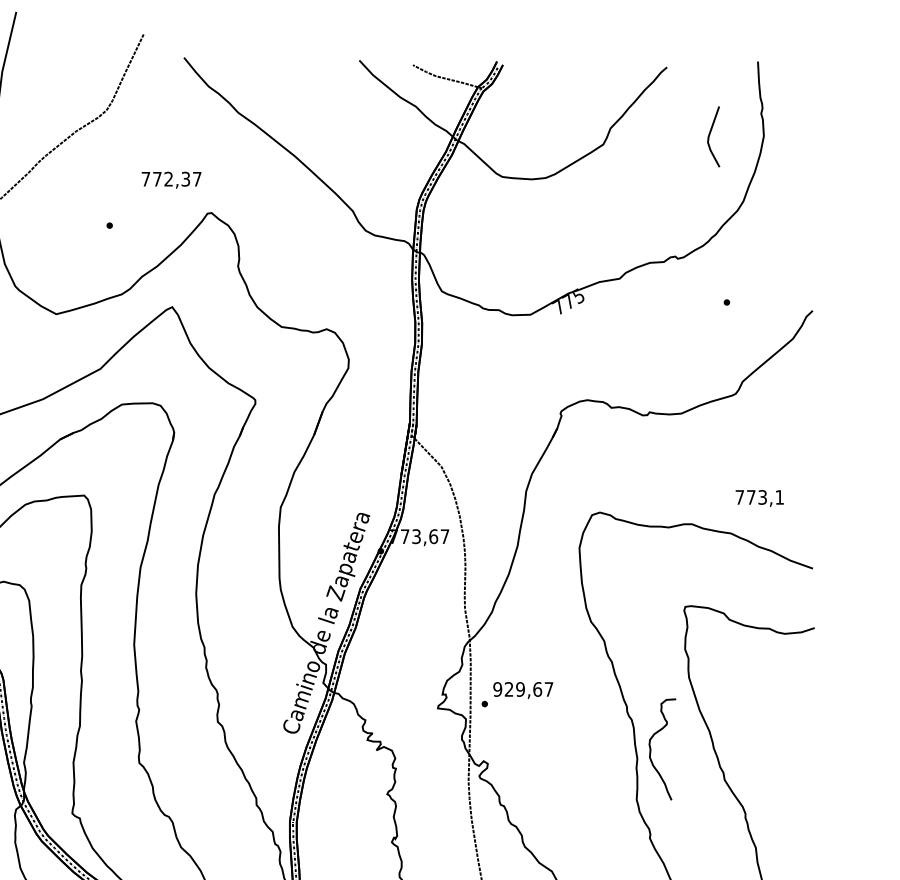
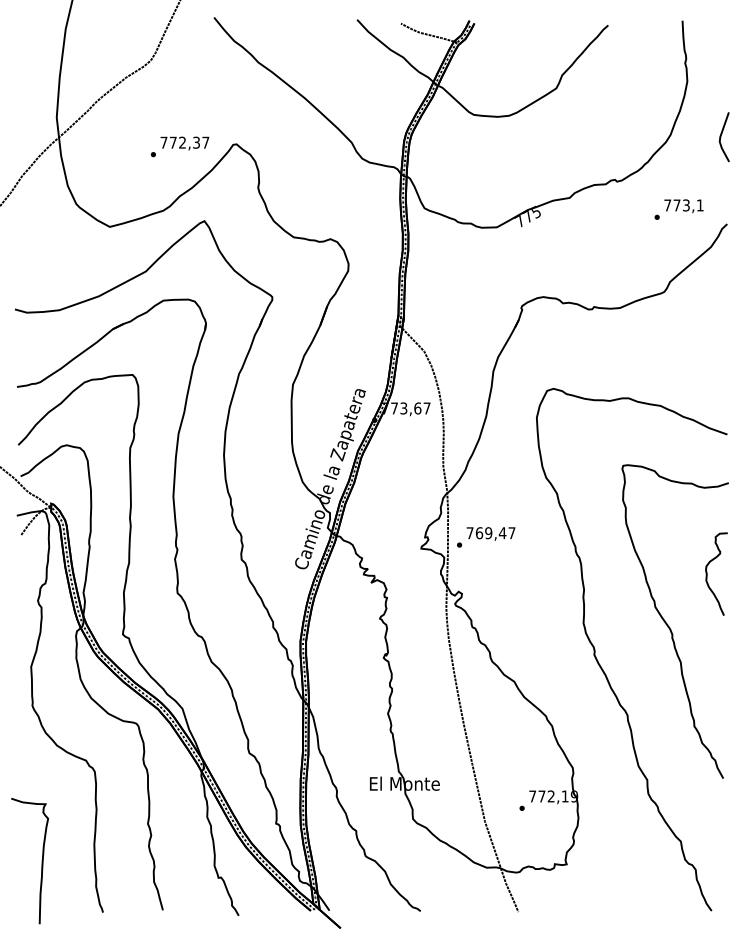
line: (710, 137) -> (721, 137), moved
text: (171, 180) -> (184, 143), moved
text: (759, 498) -> (683, 206), moved
text: (517, 689) -> (486, 533), 929,67 -> 769,47
curve: (651, 748) -> (707, 573), moved

